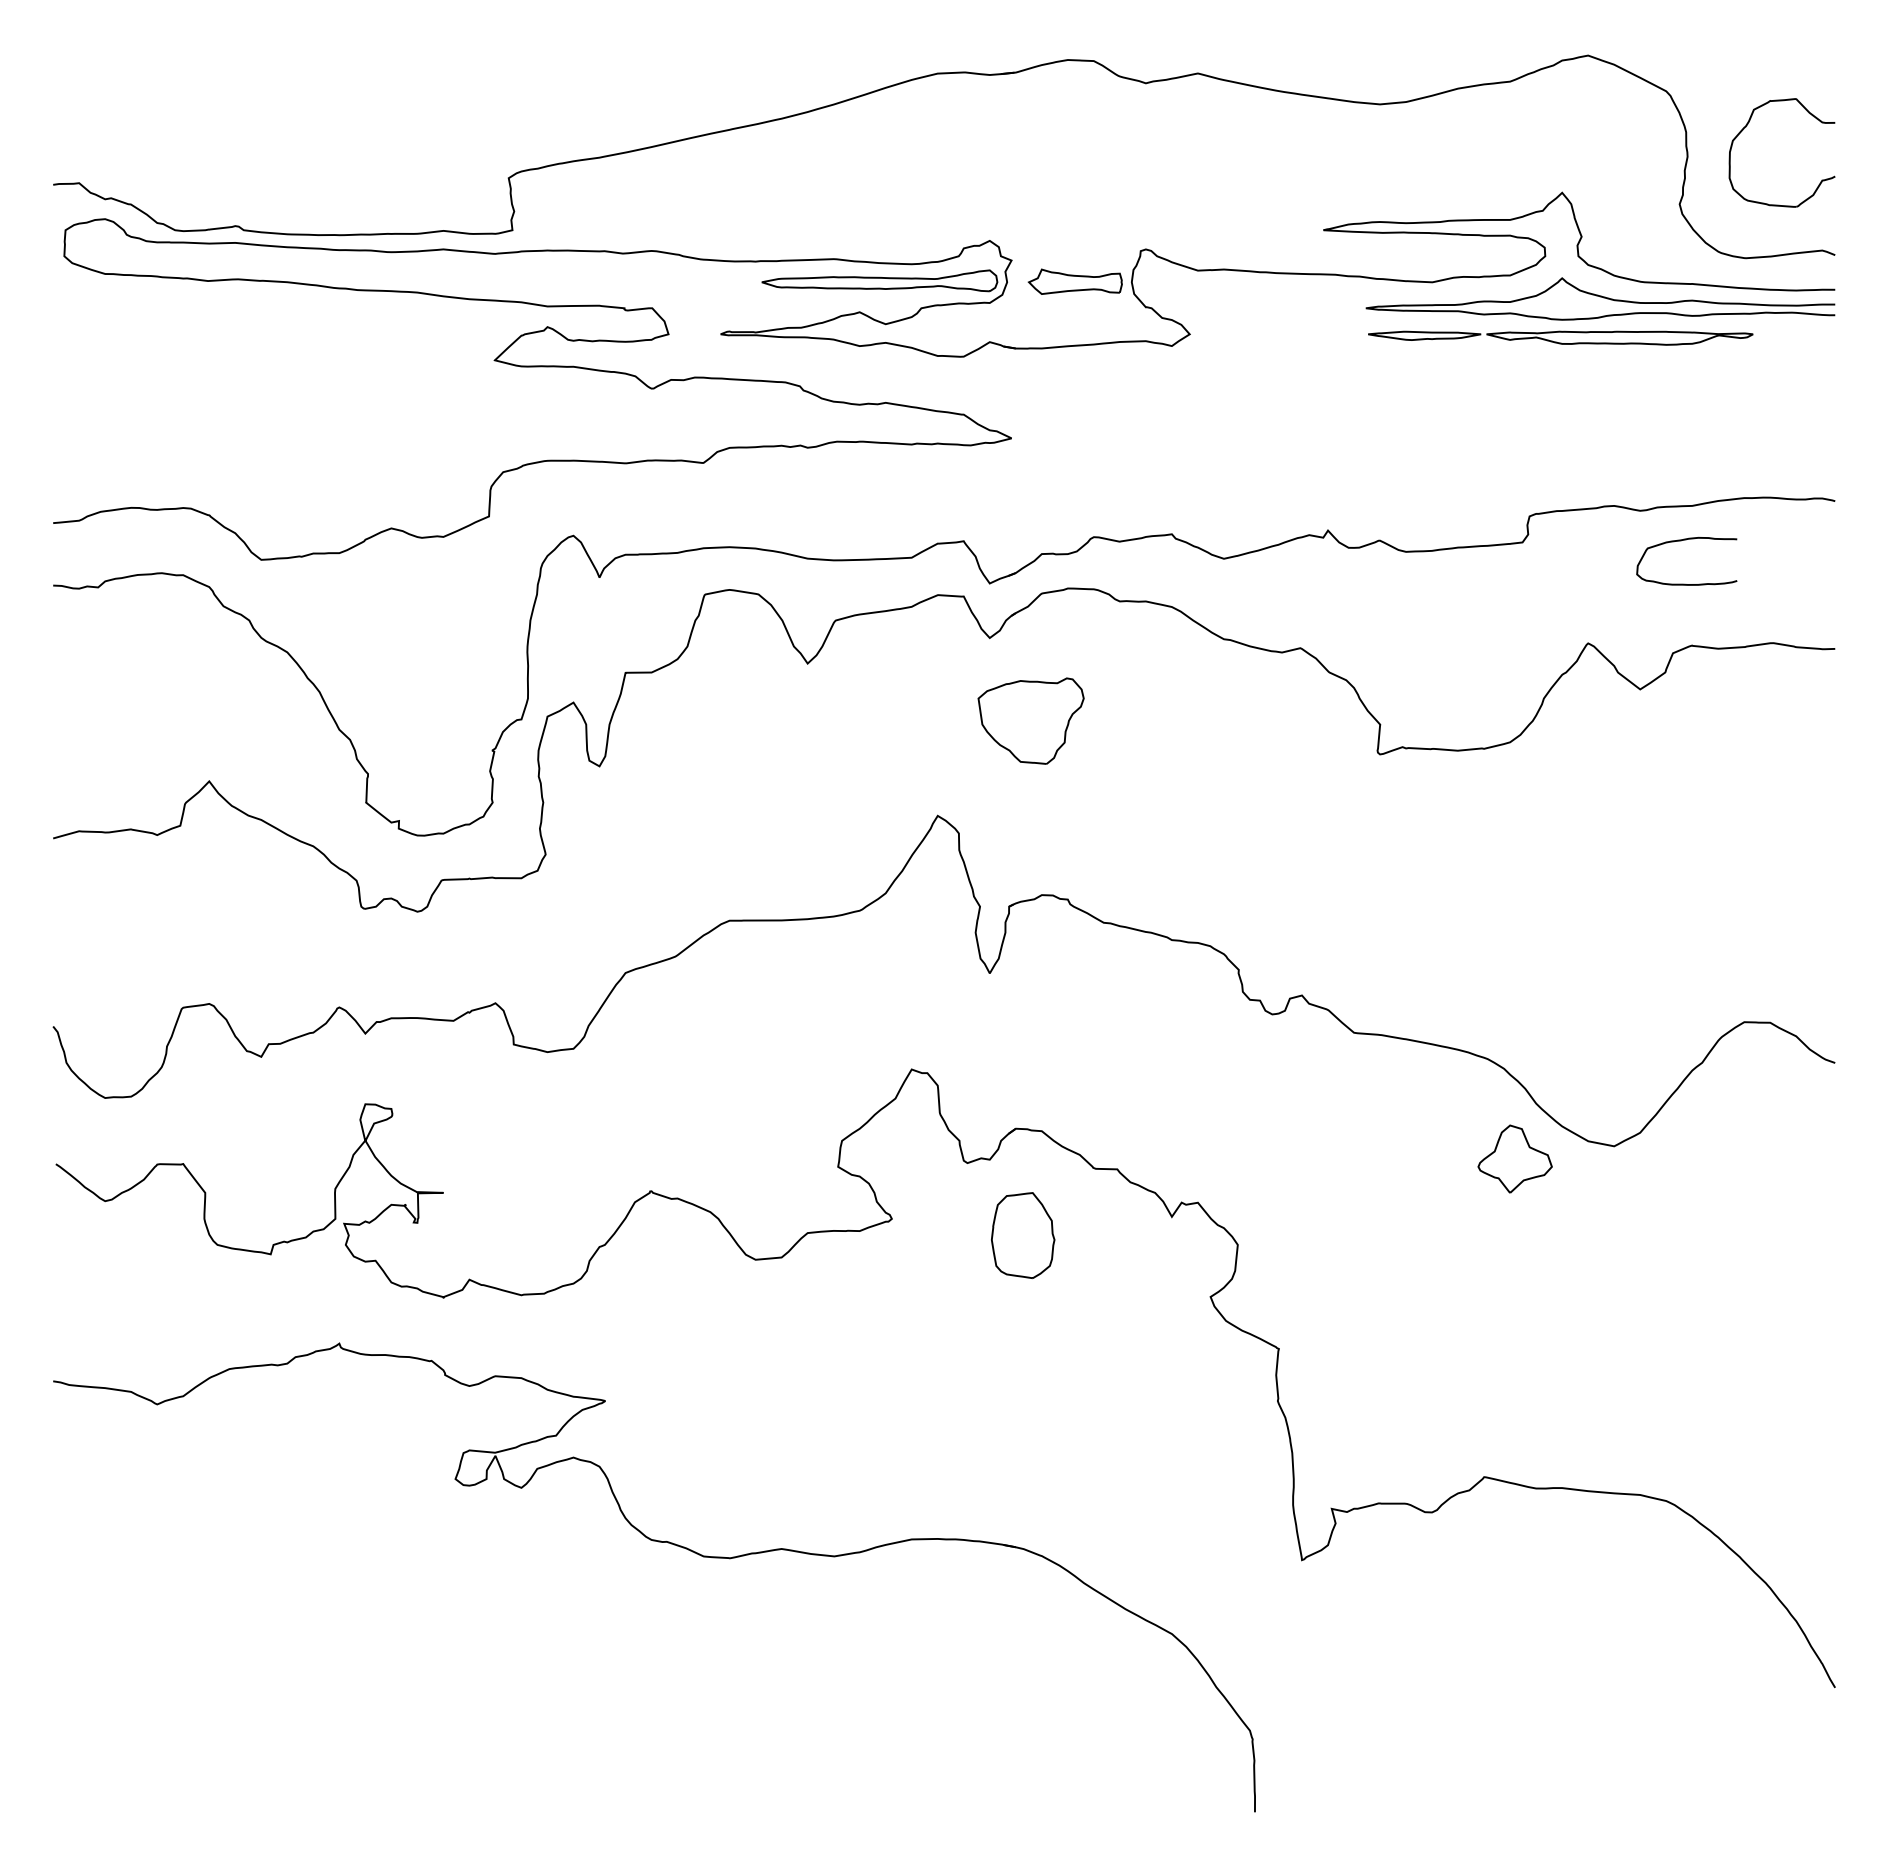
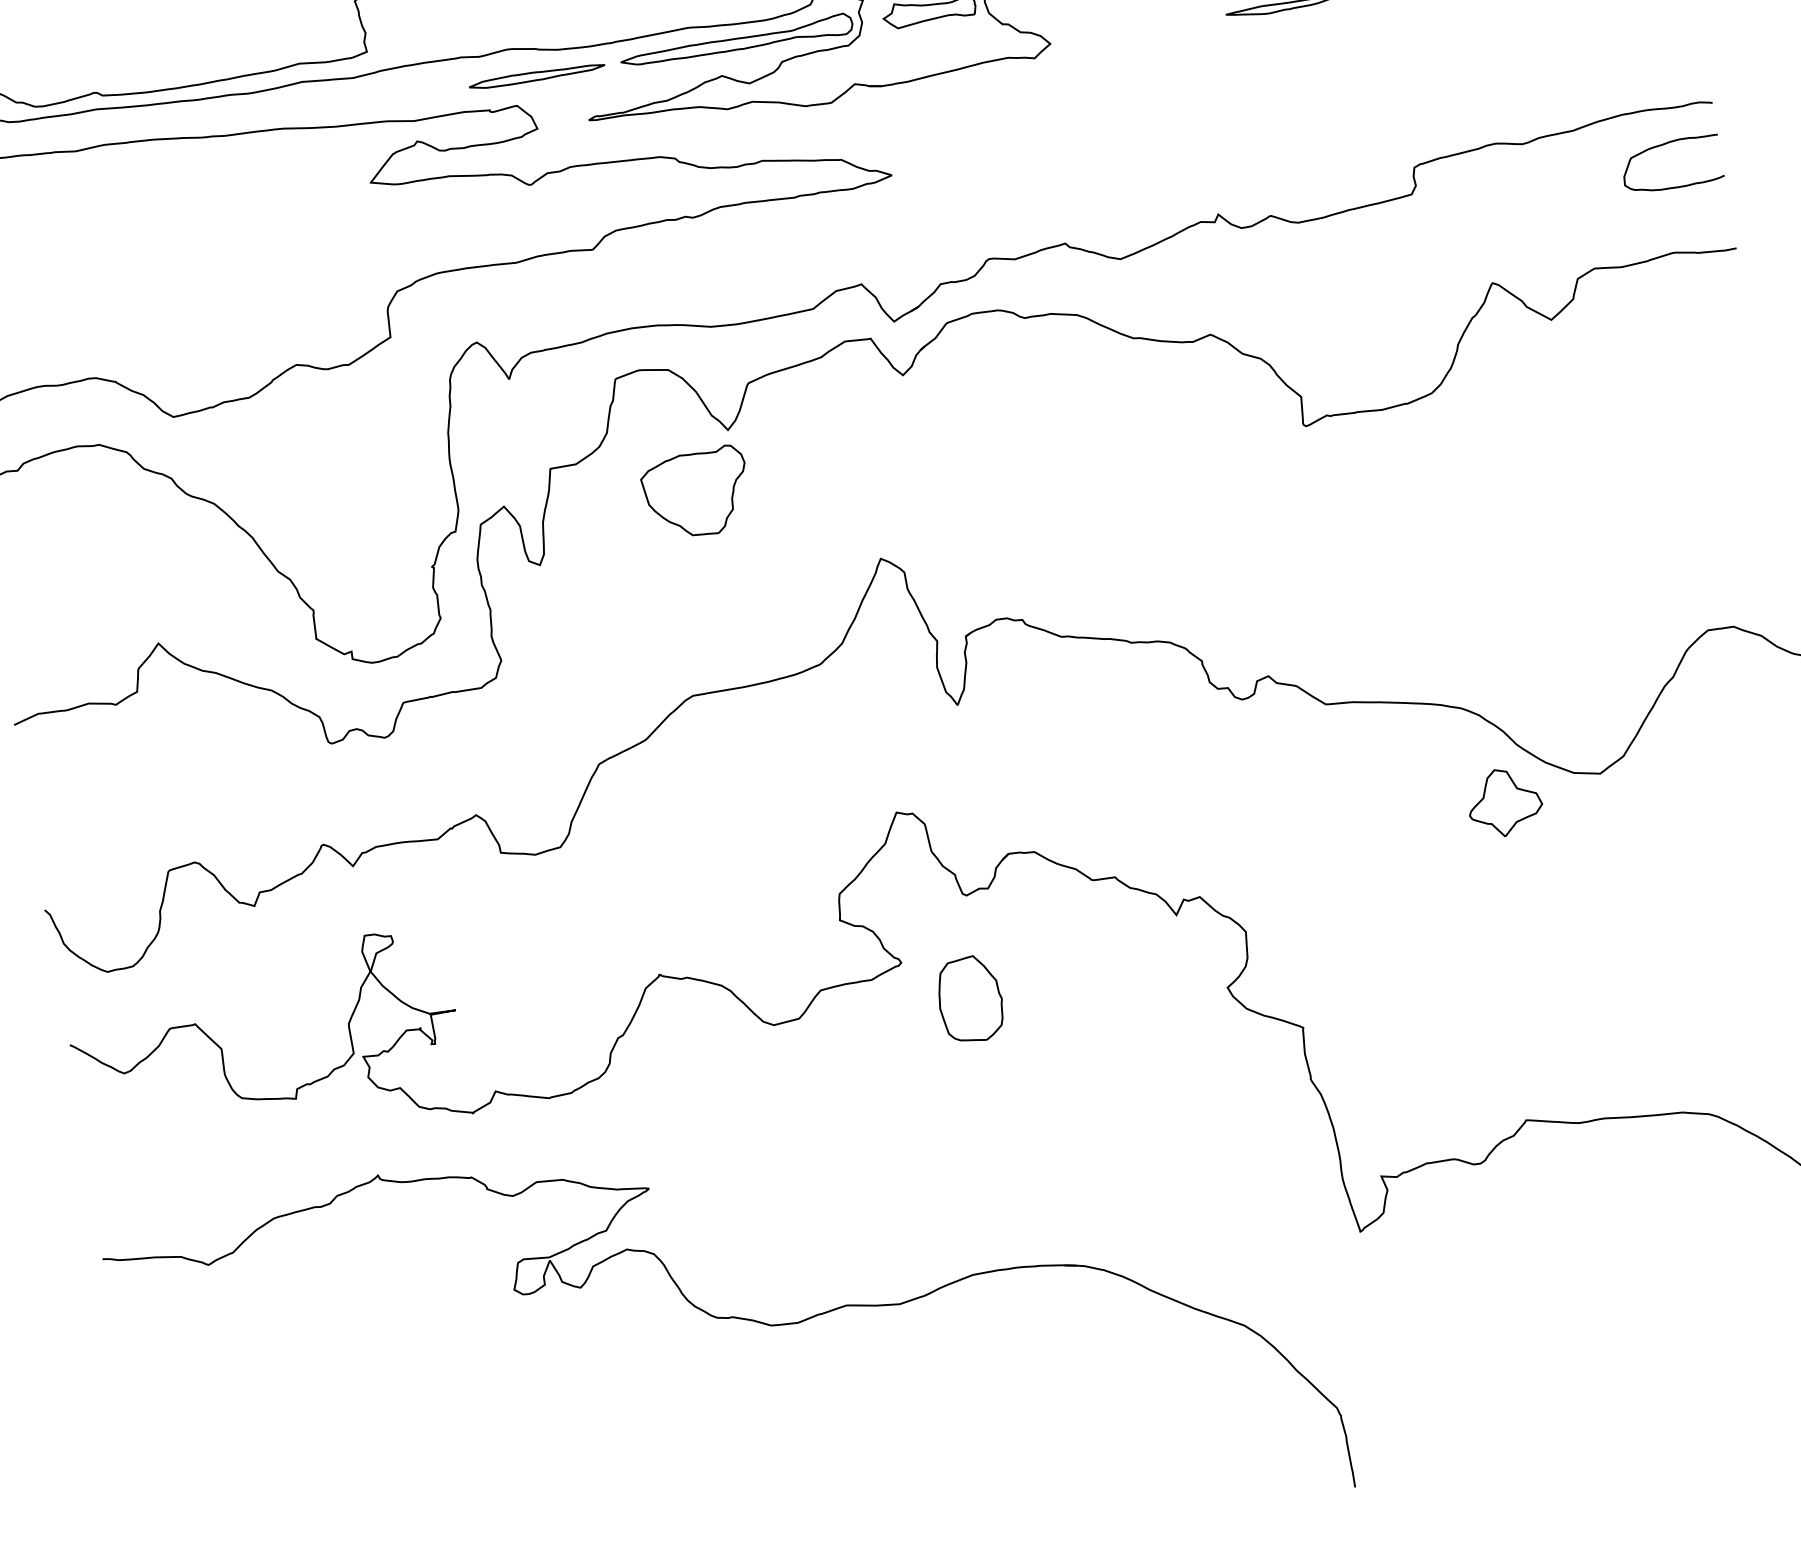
part: (676, 281) -> (536, 75), added
curve: (1681, 541) -> (1663, 145), moved
part: (1030, 720) -> (695, 492), moved
part: (1023, 1235) -> (970, 999), moved

